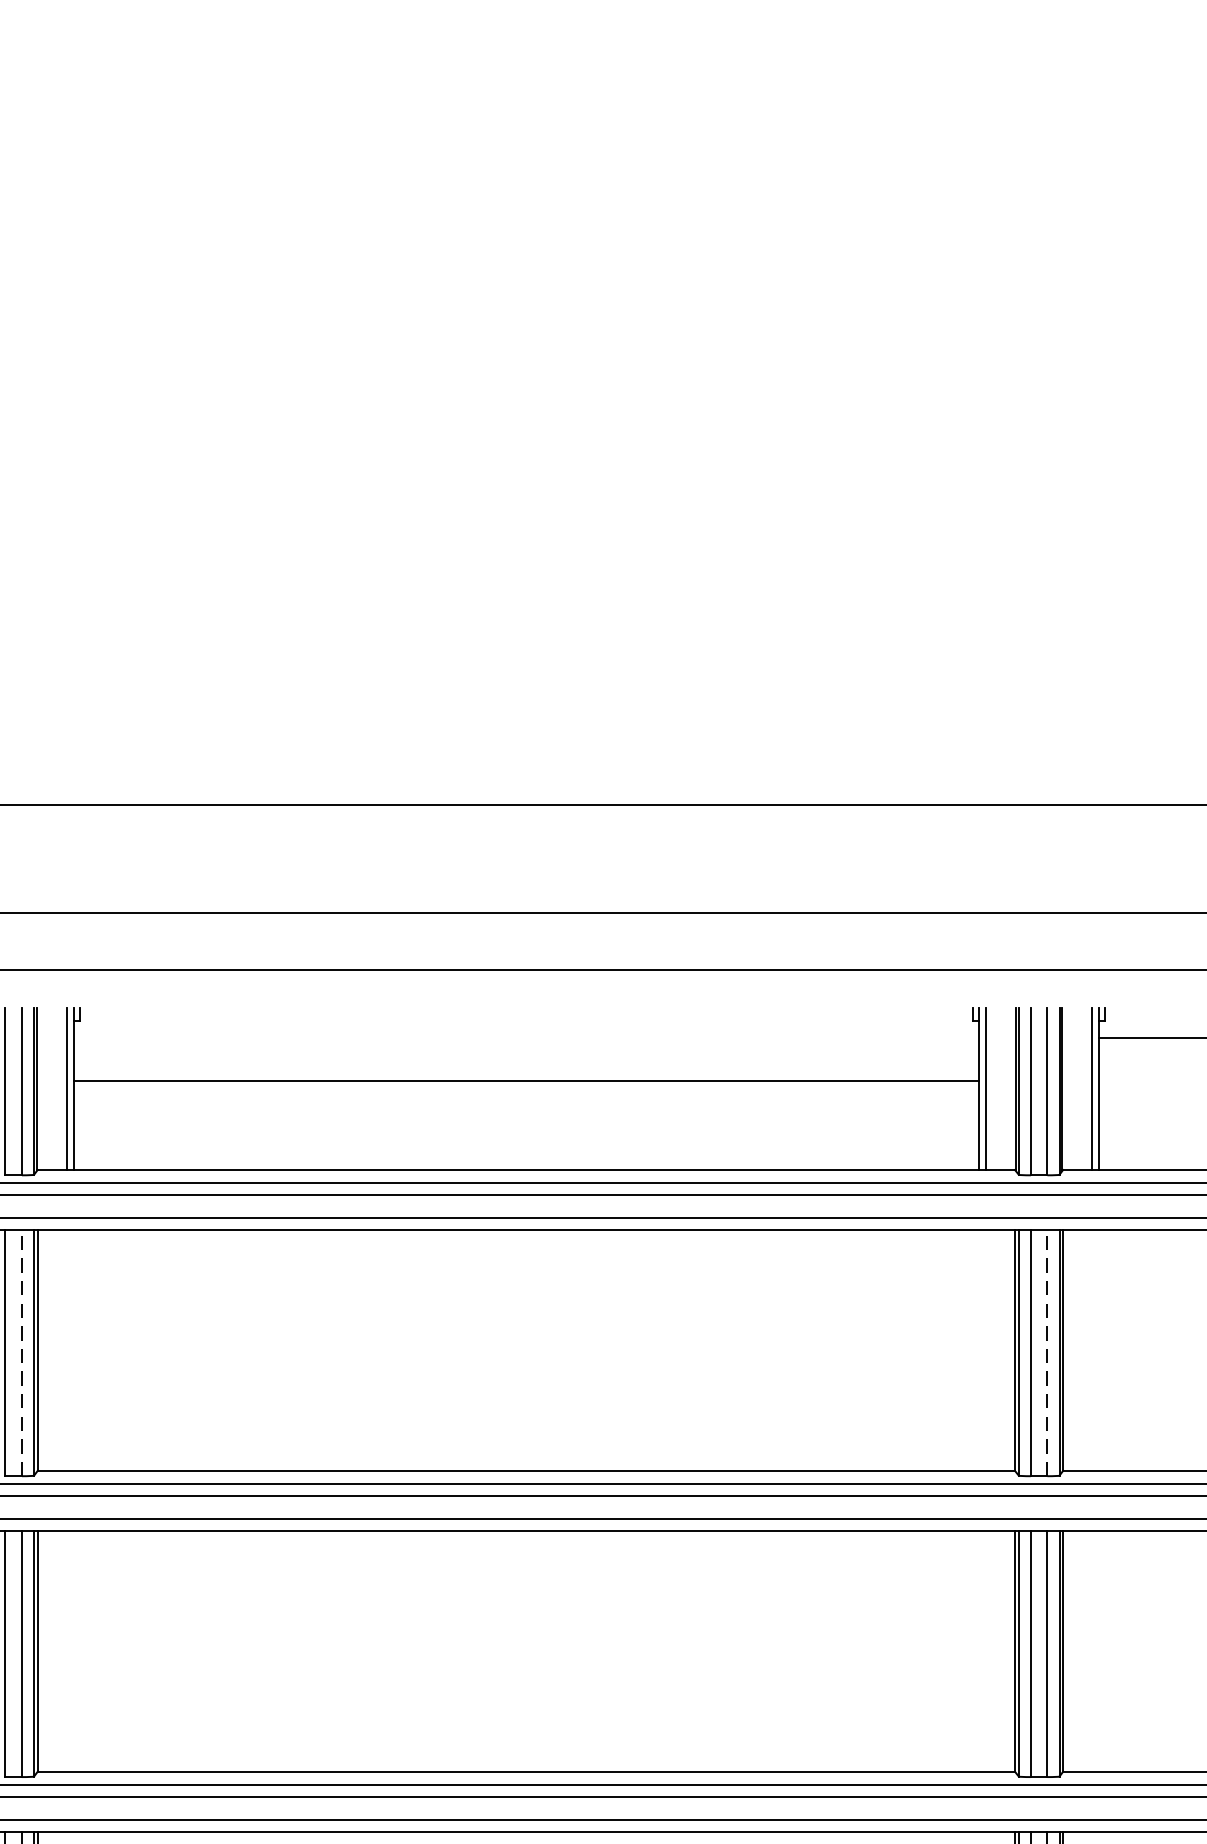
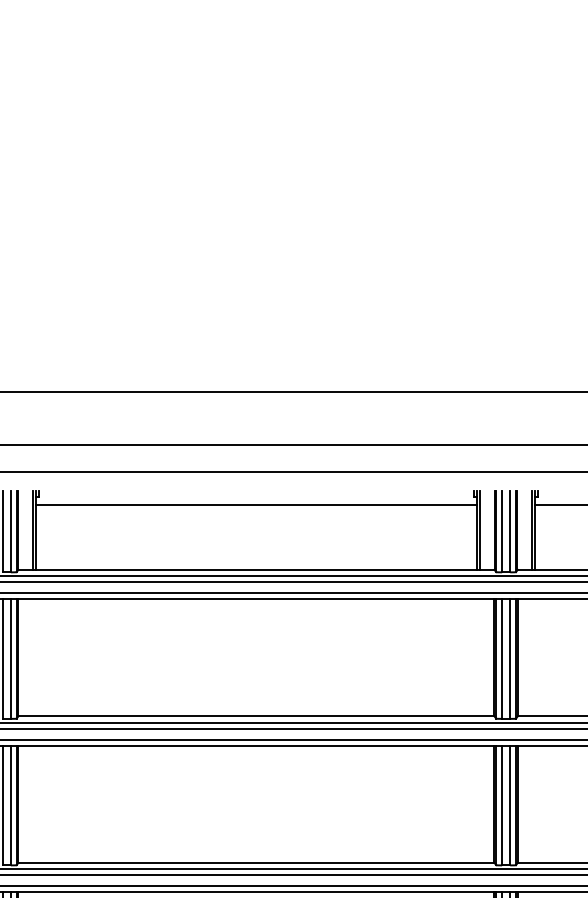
line: (526, 1081) -> (256, 505), moved
line: (21, 1352) -> (10, 658), dashed -> solid
line: (1048, 1352) -> (510, 658), dashed -> solid

